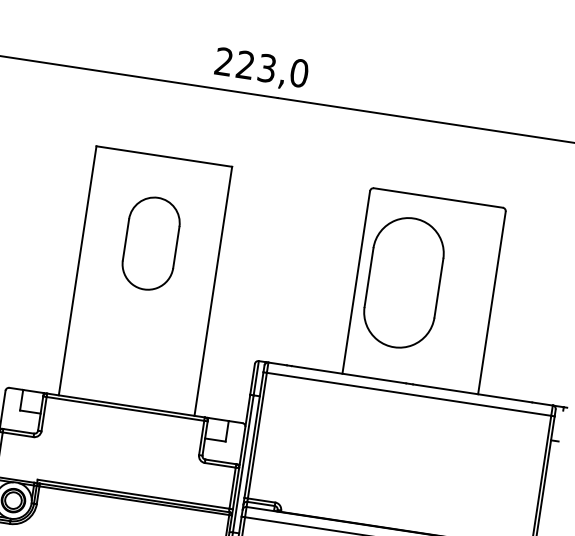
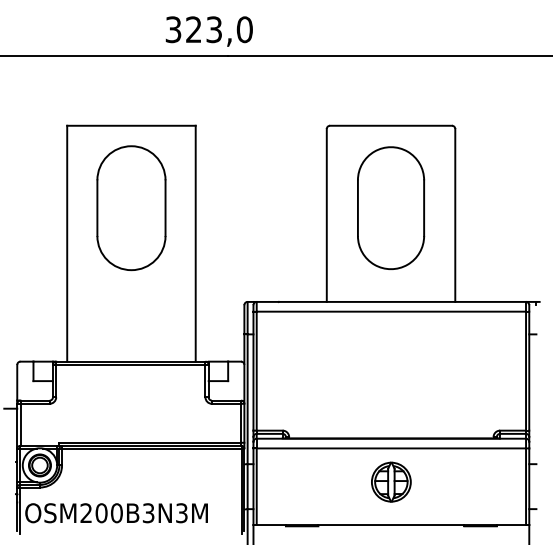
text: (224, 61) -> (173, 29), 223,0 -> 323,0
part: (151, 243) -> (131, 208), size x1.43
part: (404, 282) -> (391, 207), moved

